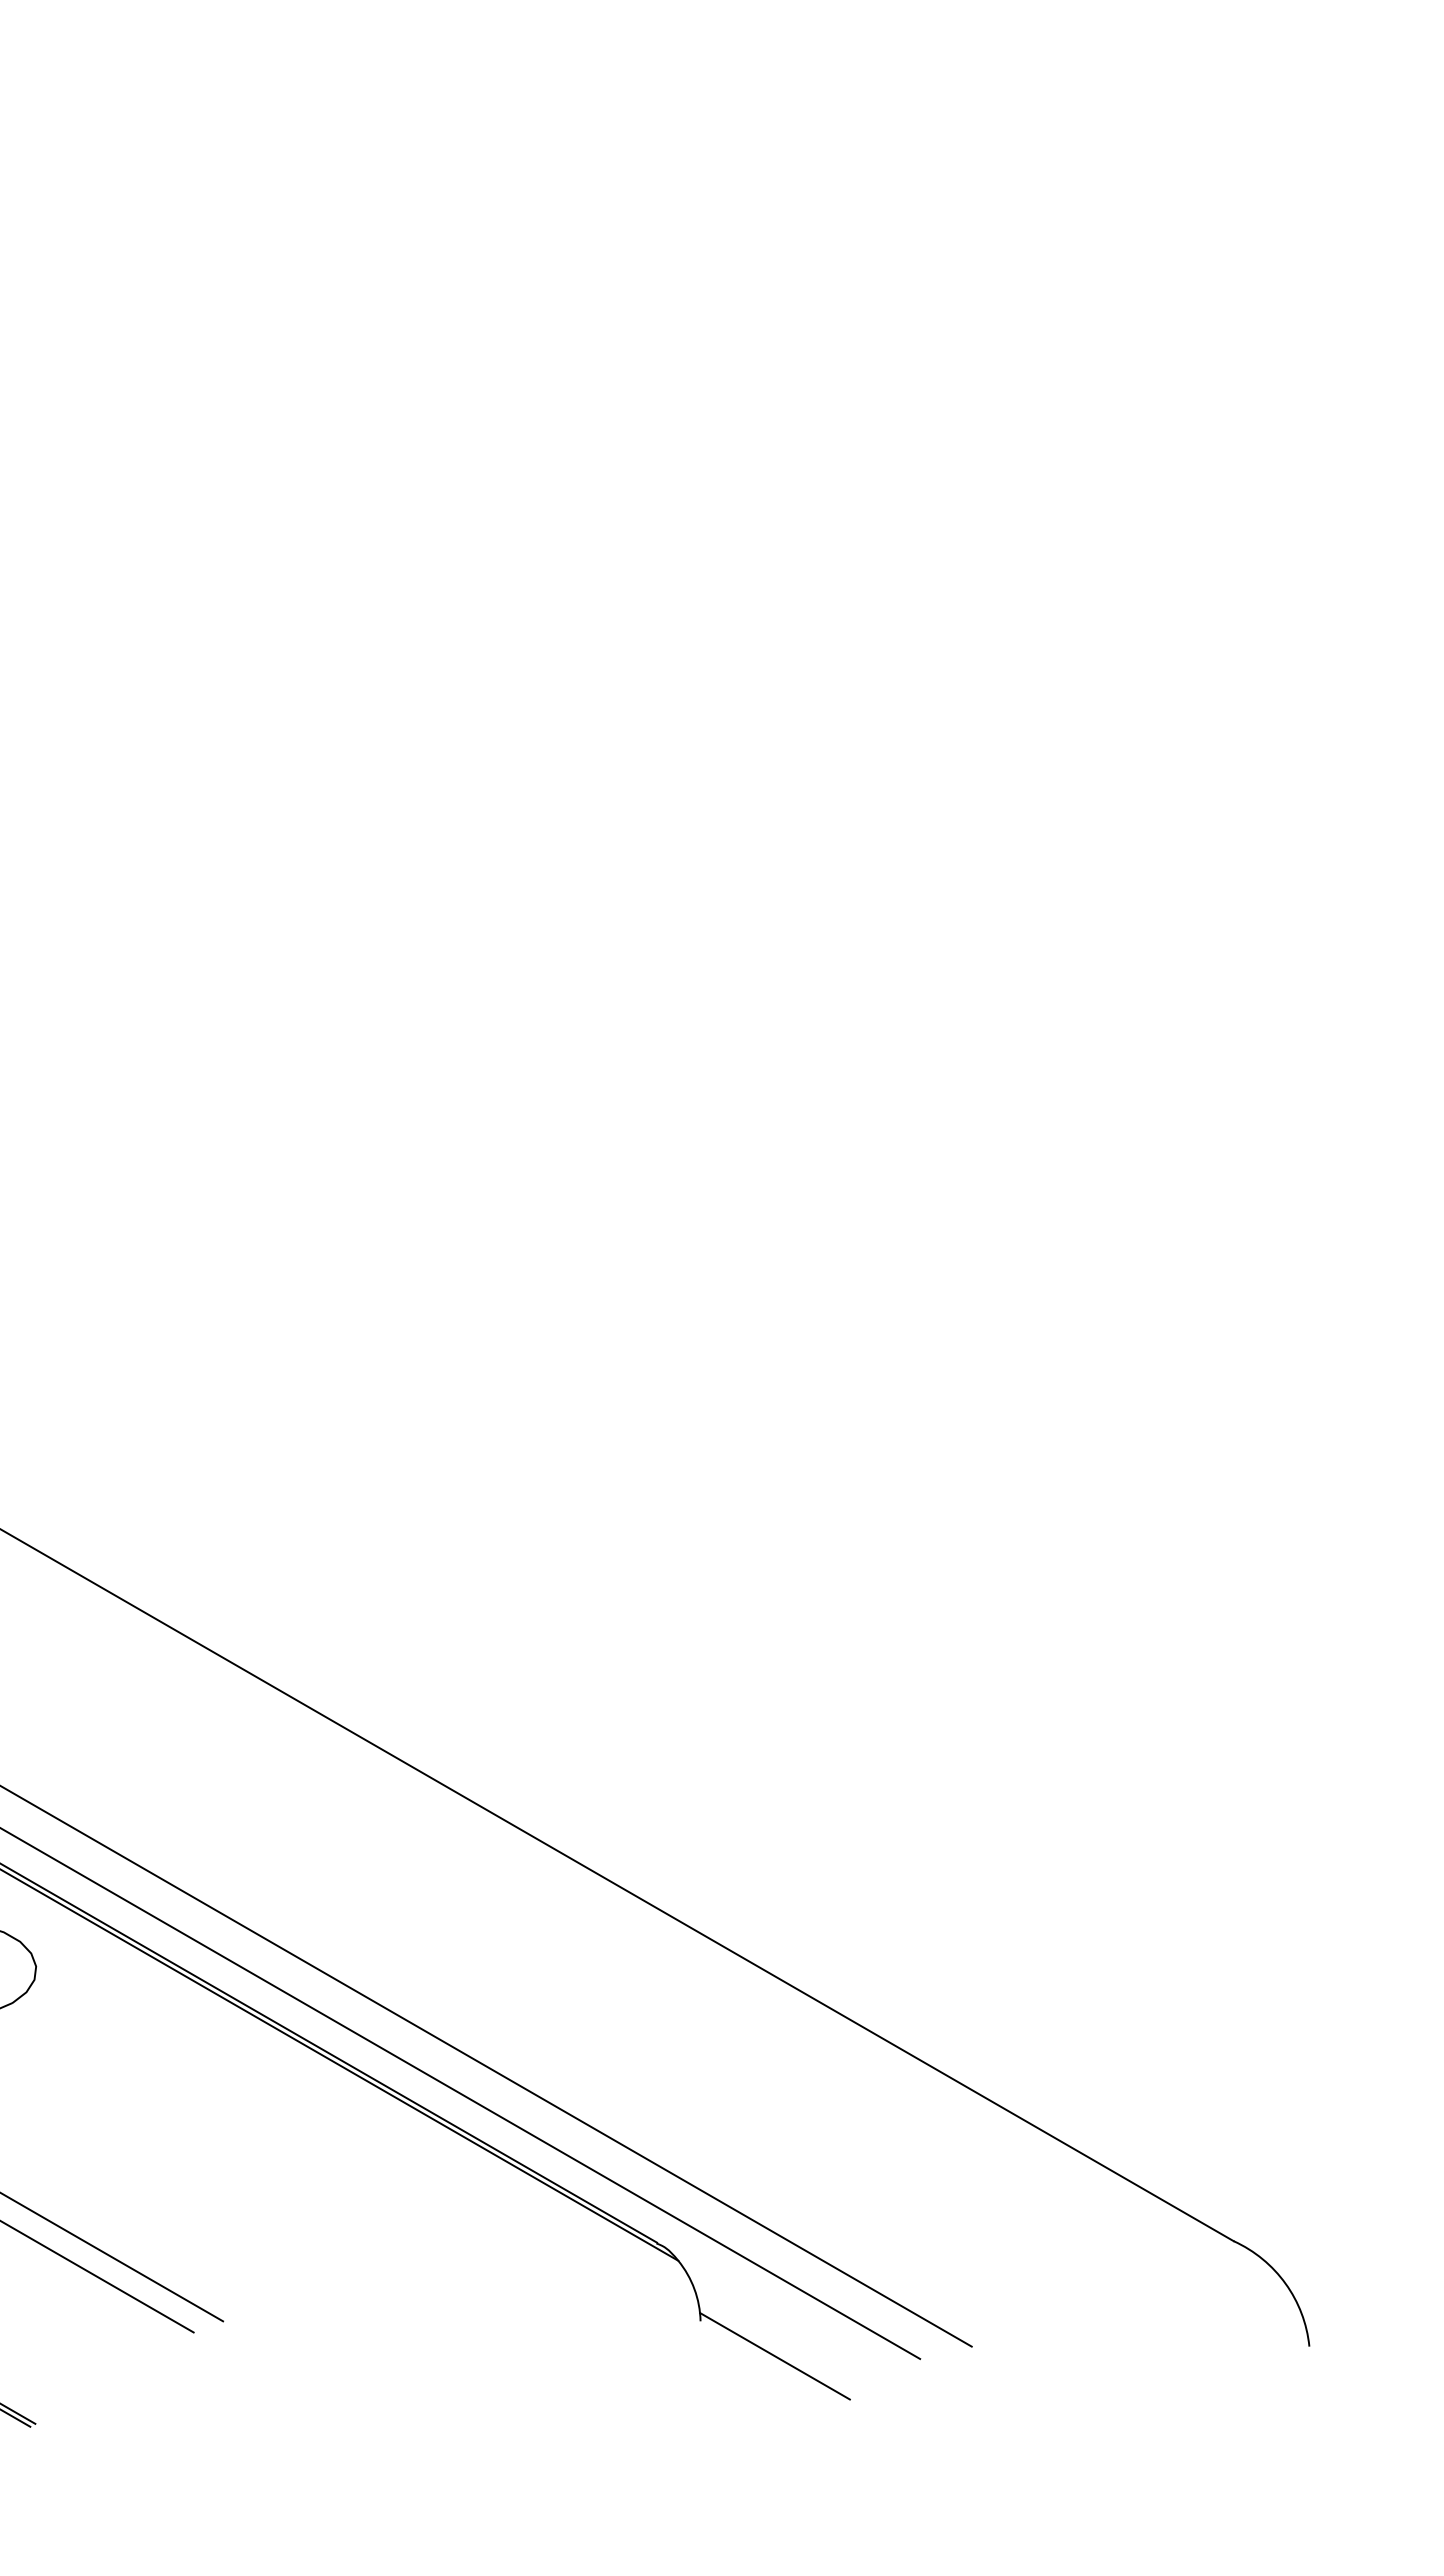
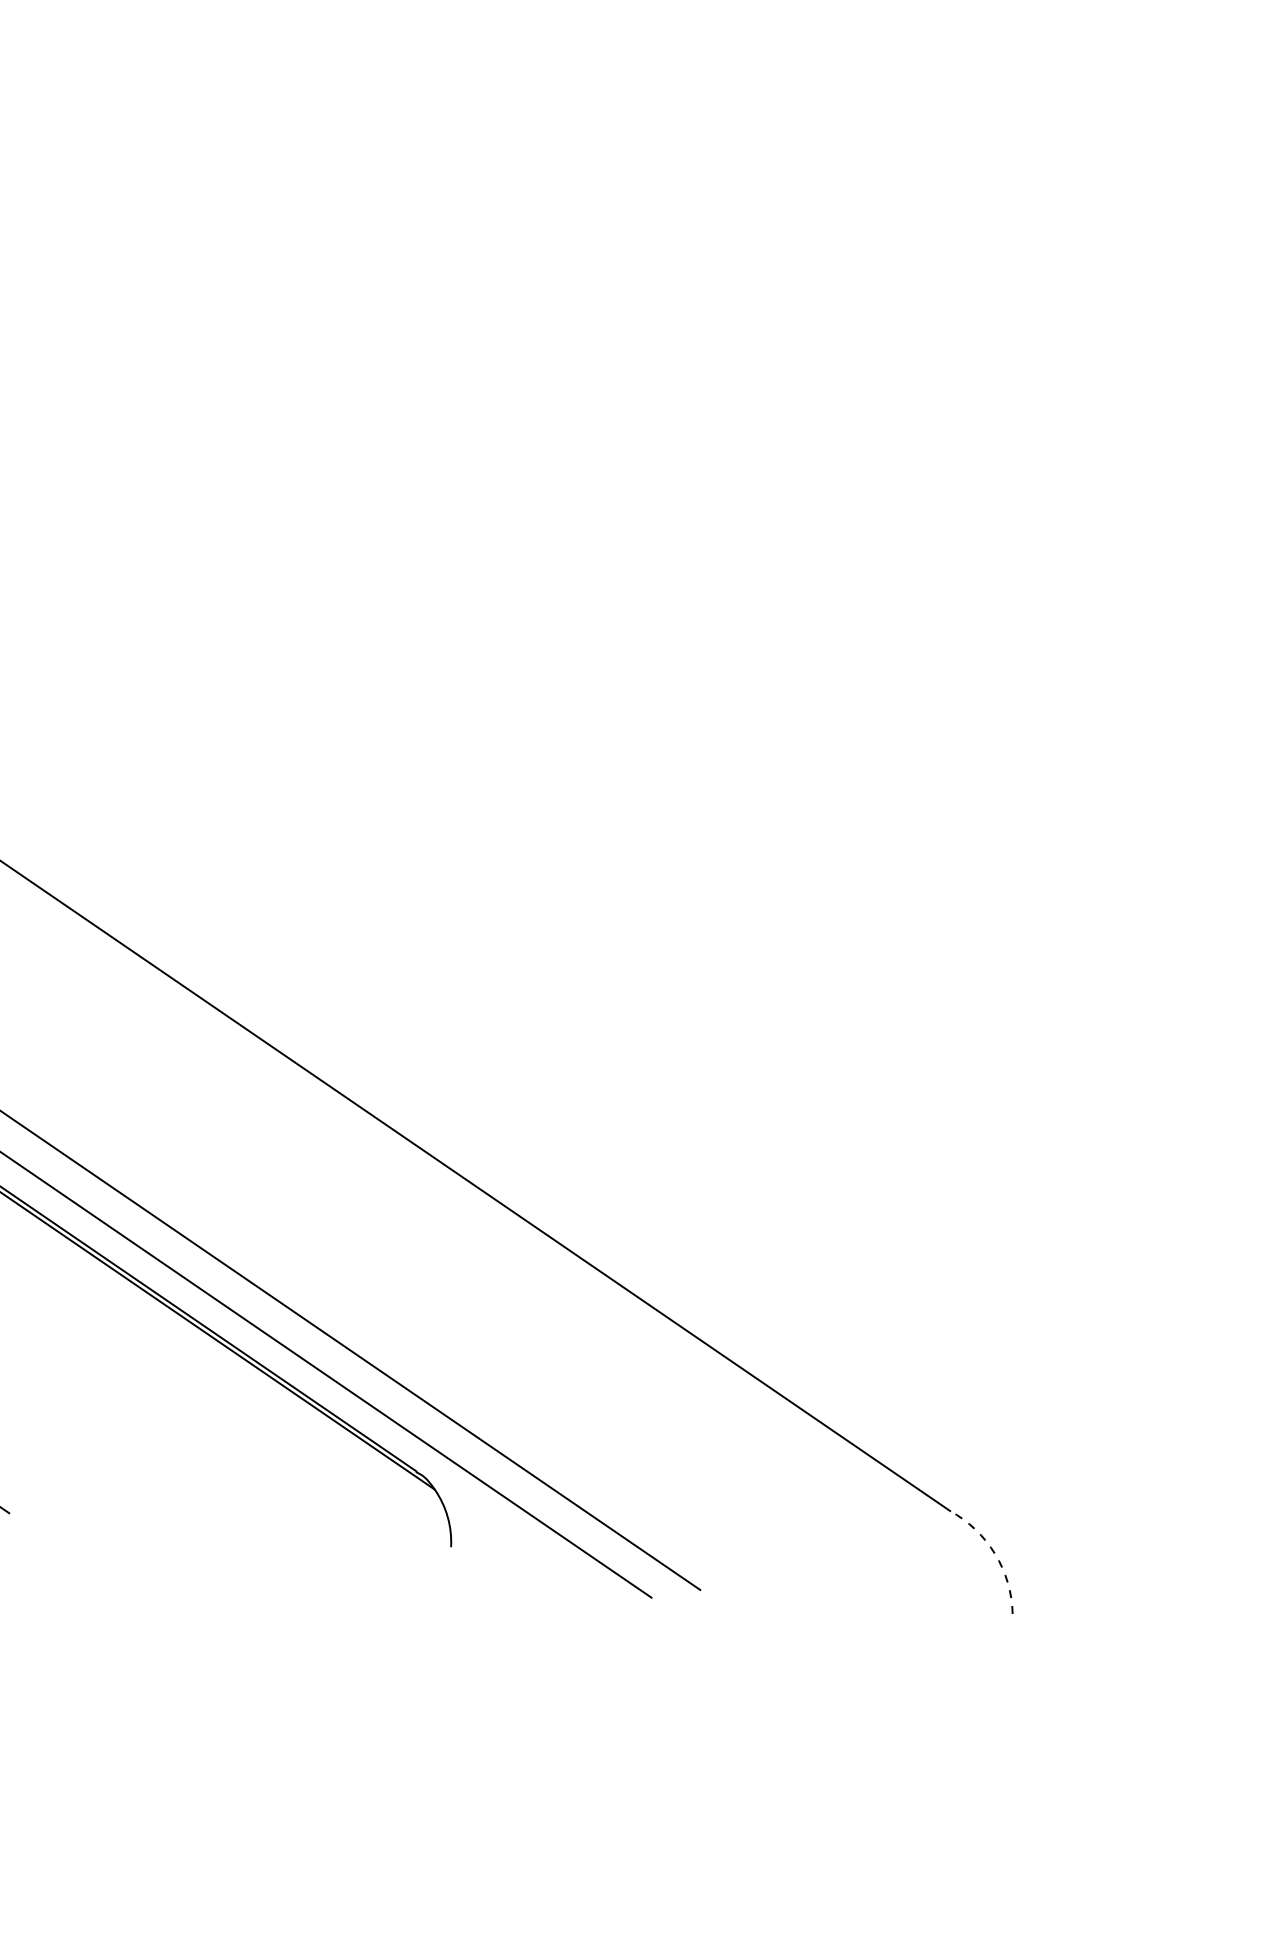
arc: (1285, 2283) -> (995, 1553), solid -> dashed
line: (774, 2356) -> (516, 1585), removed

